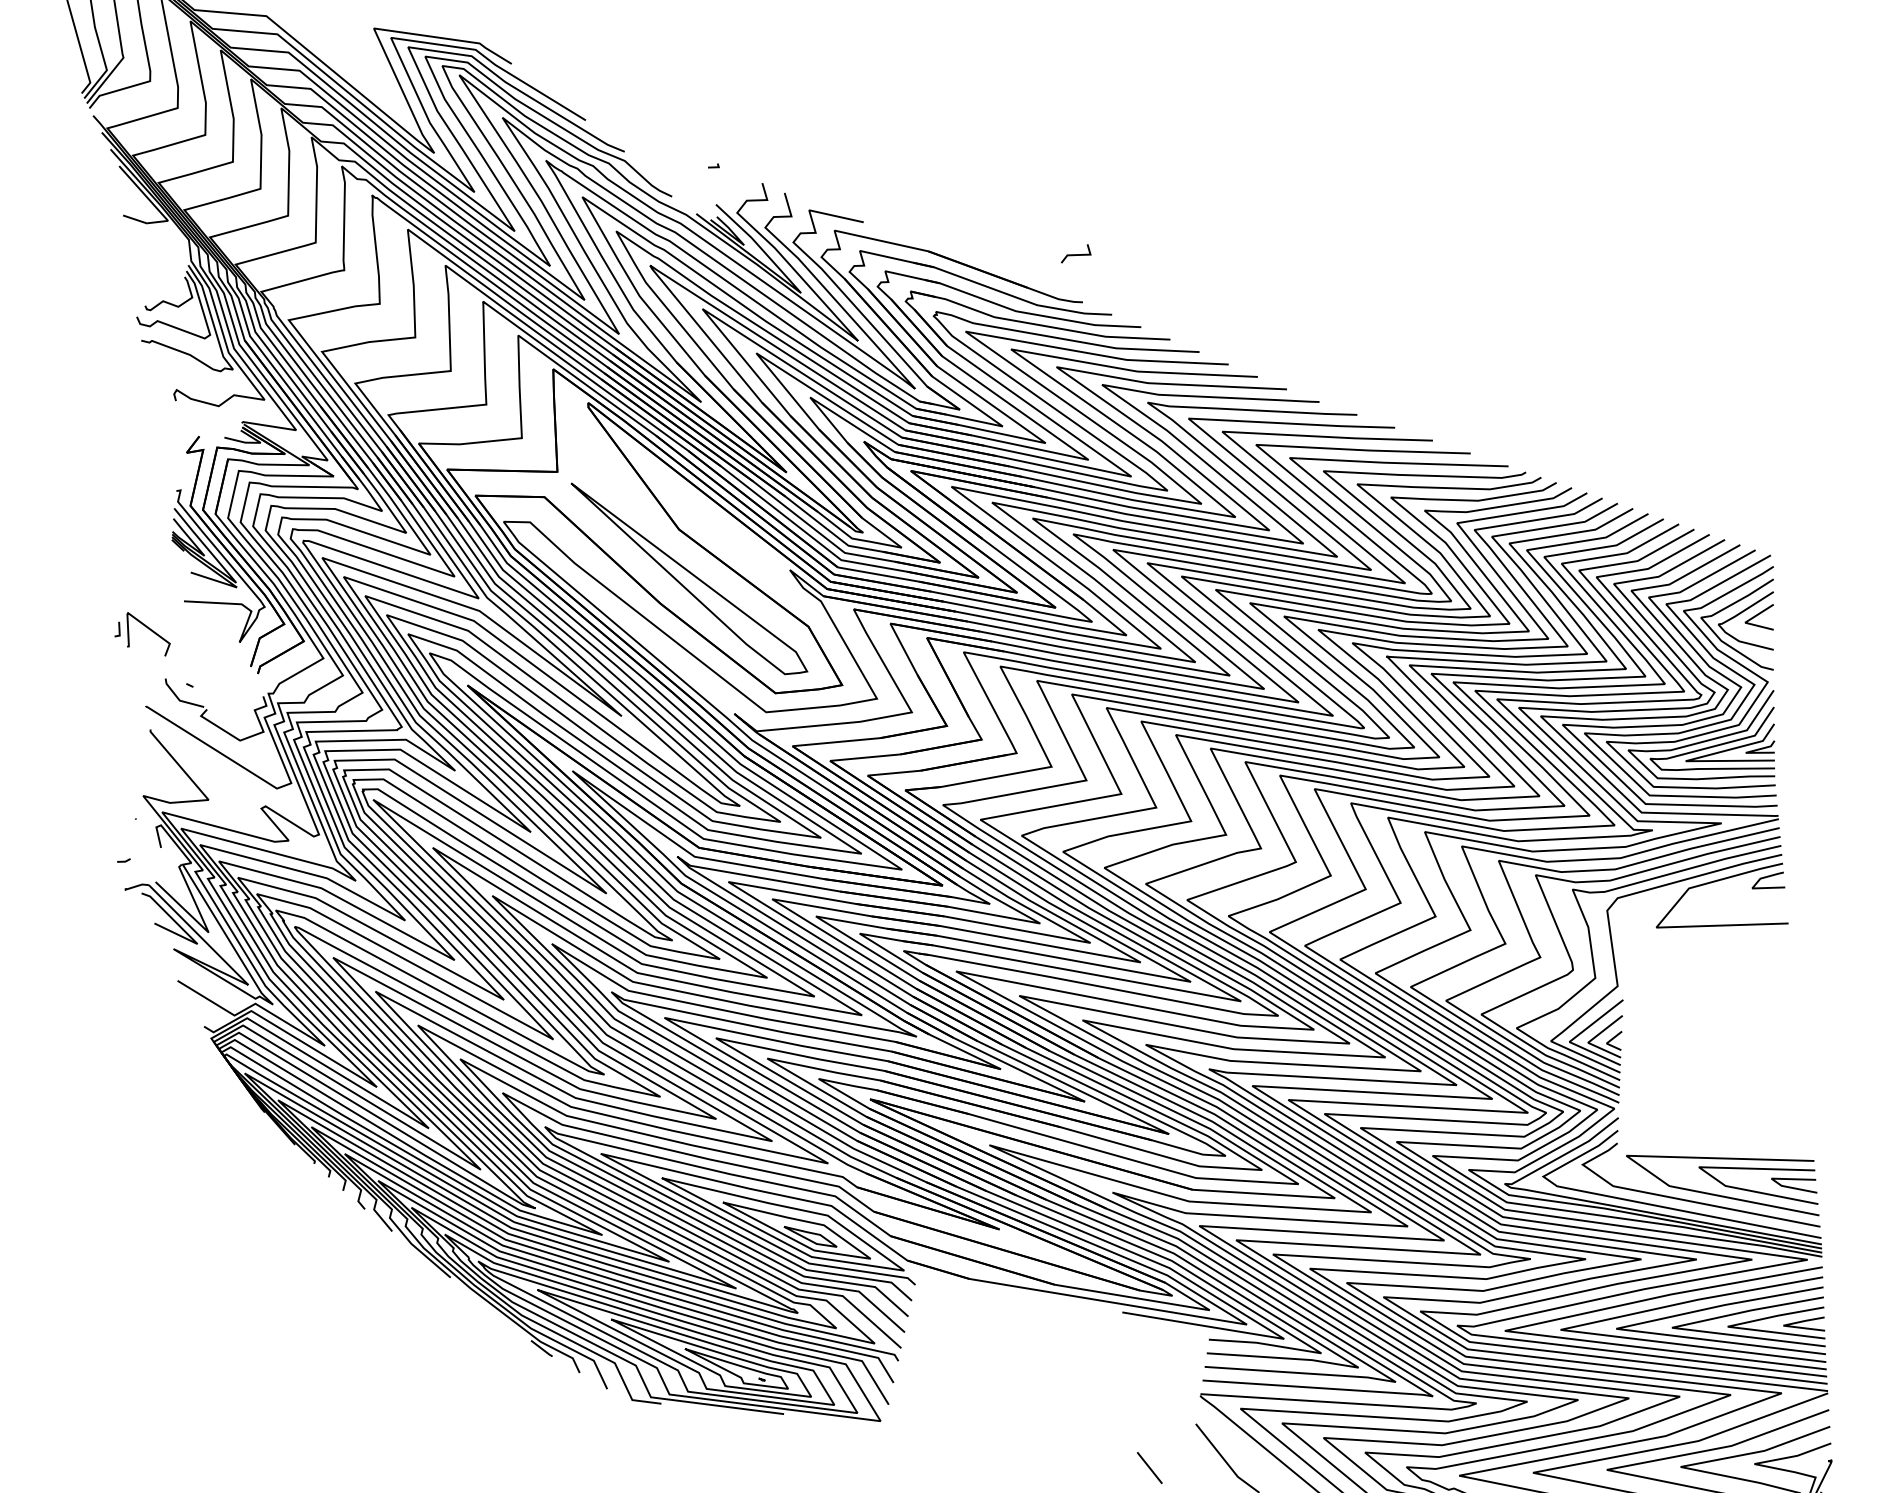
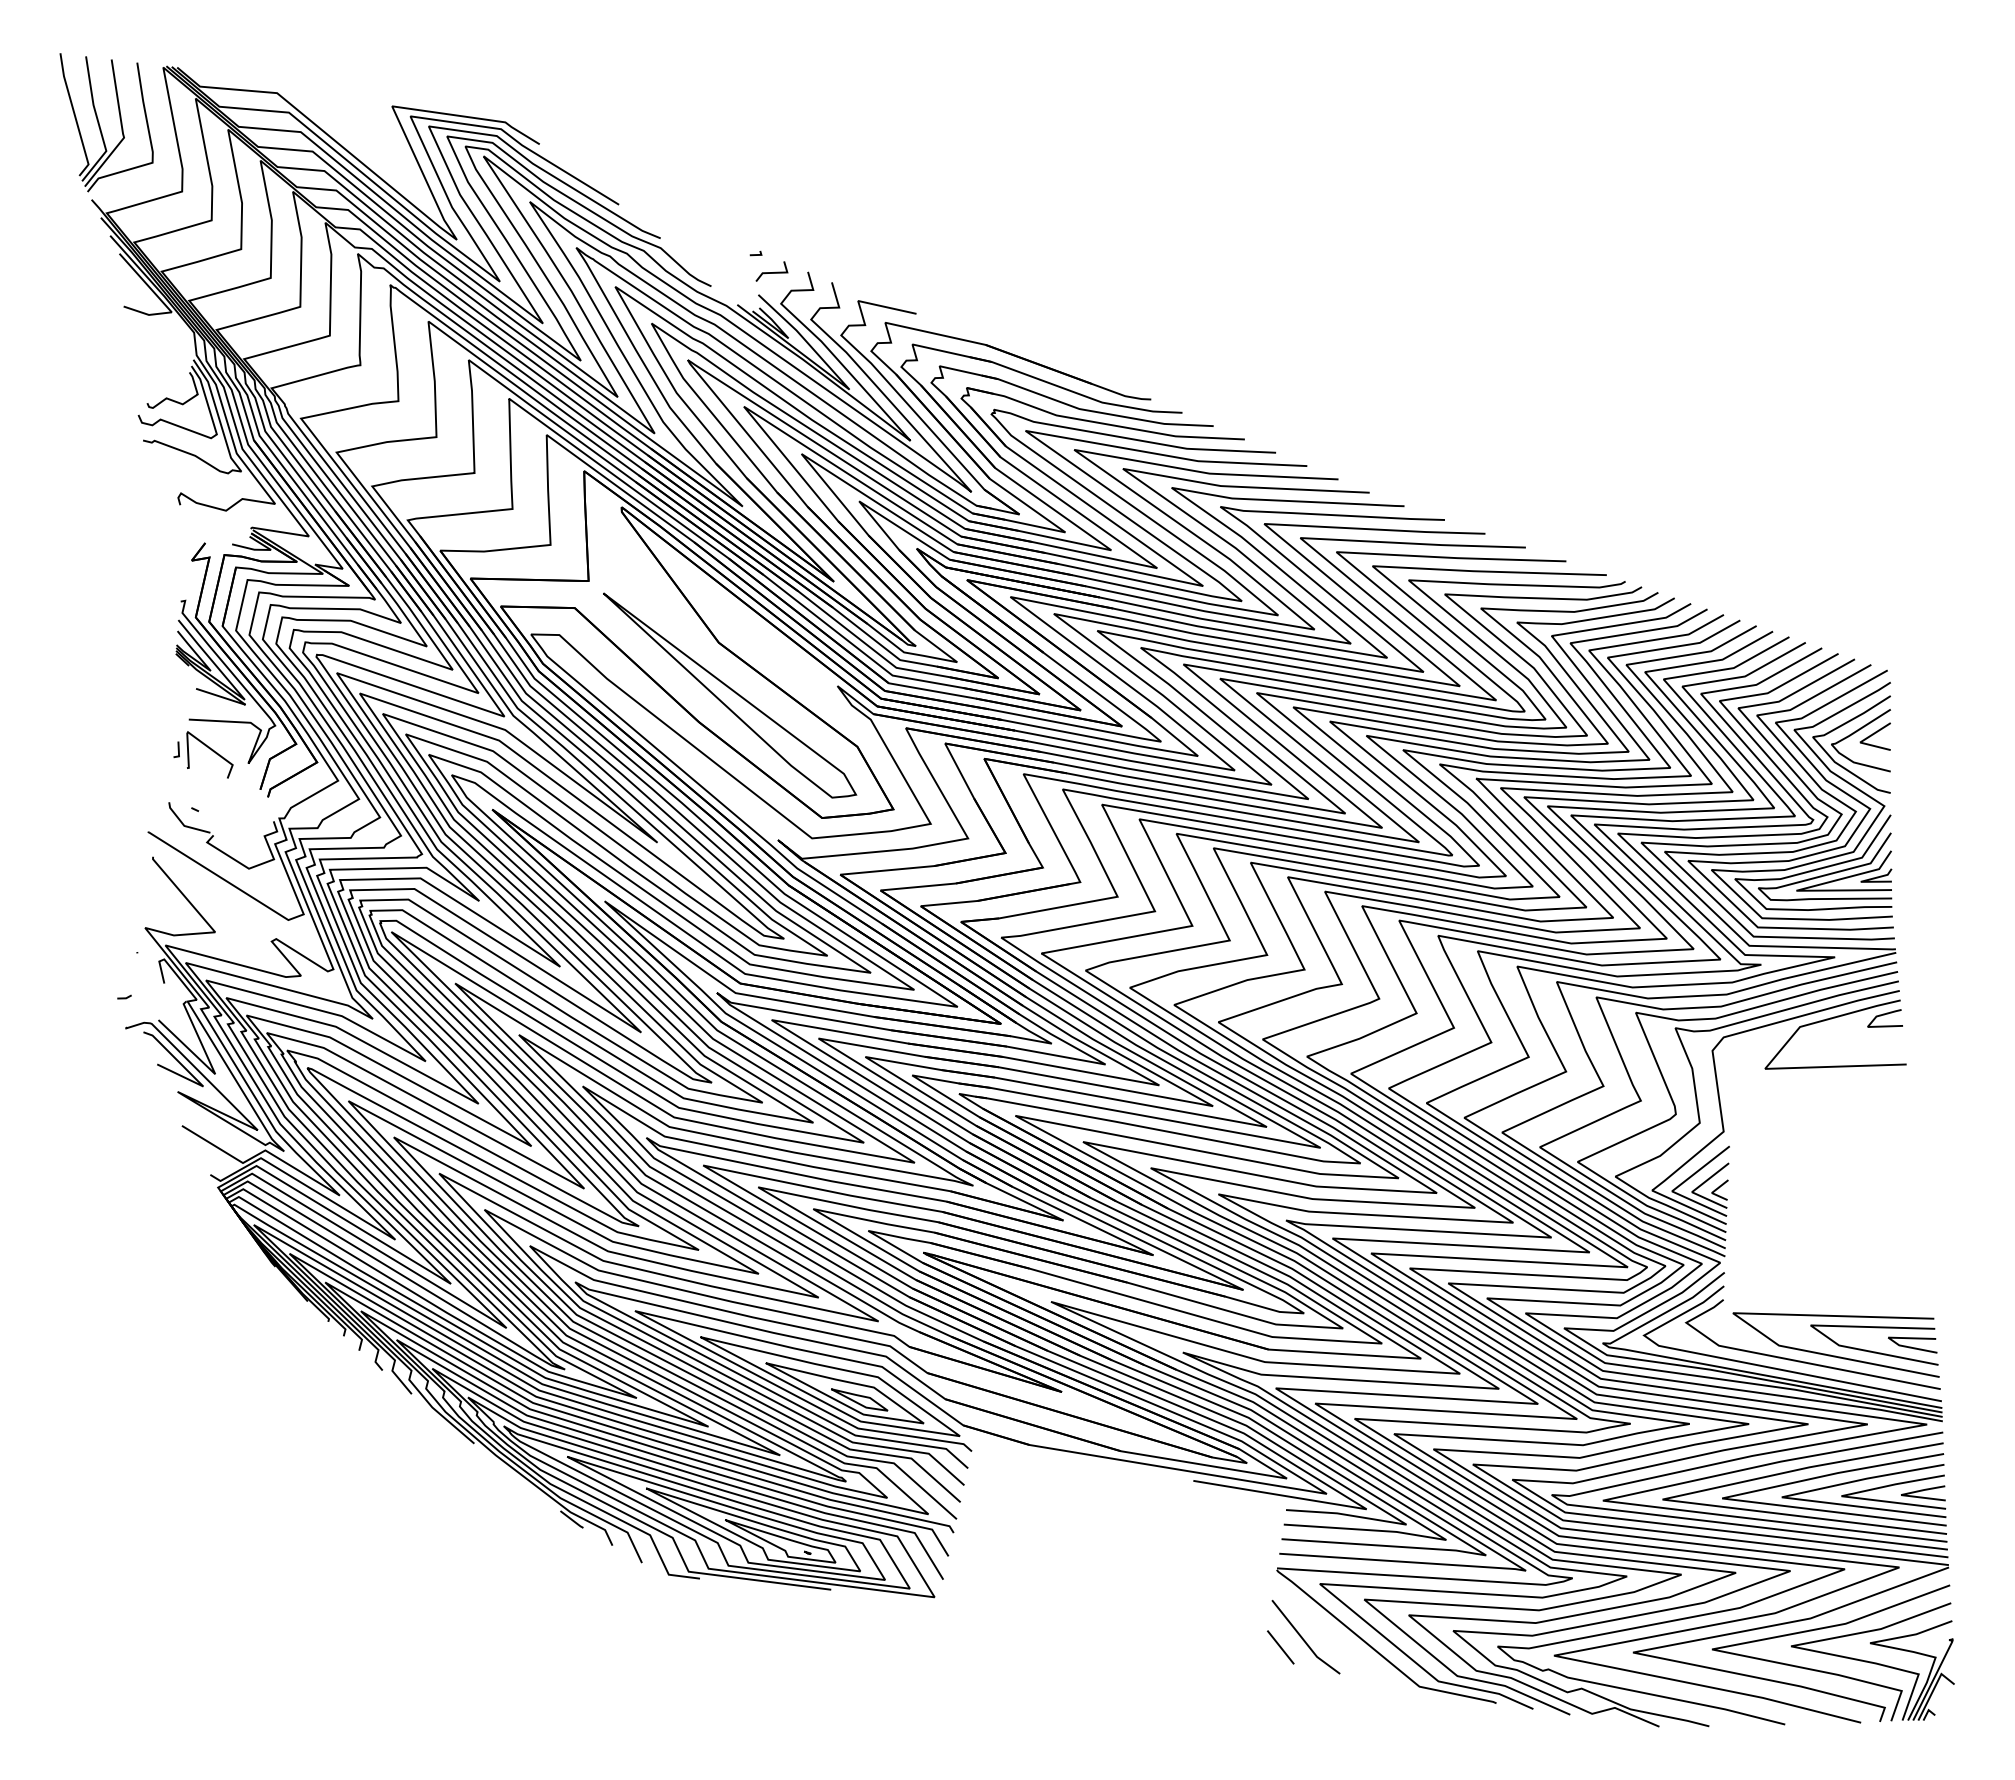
curve: (1075, 254) -> (771, 272), moved
part: (147, 628) -> (208, 748), moved
line: (1149, 1468) -> (1280, 1647), moved

